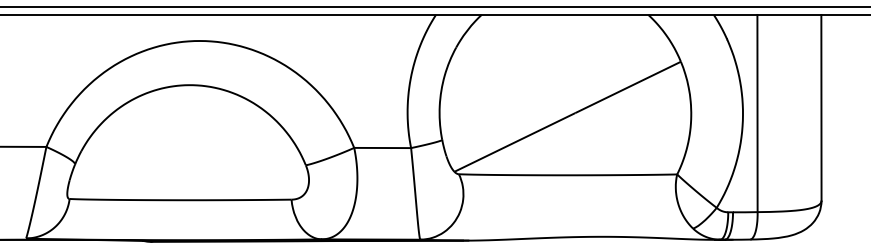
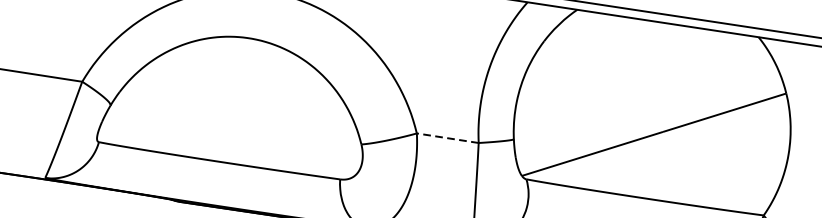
line: (382, 148) -> (447, 138), solid -> dashed

